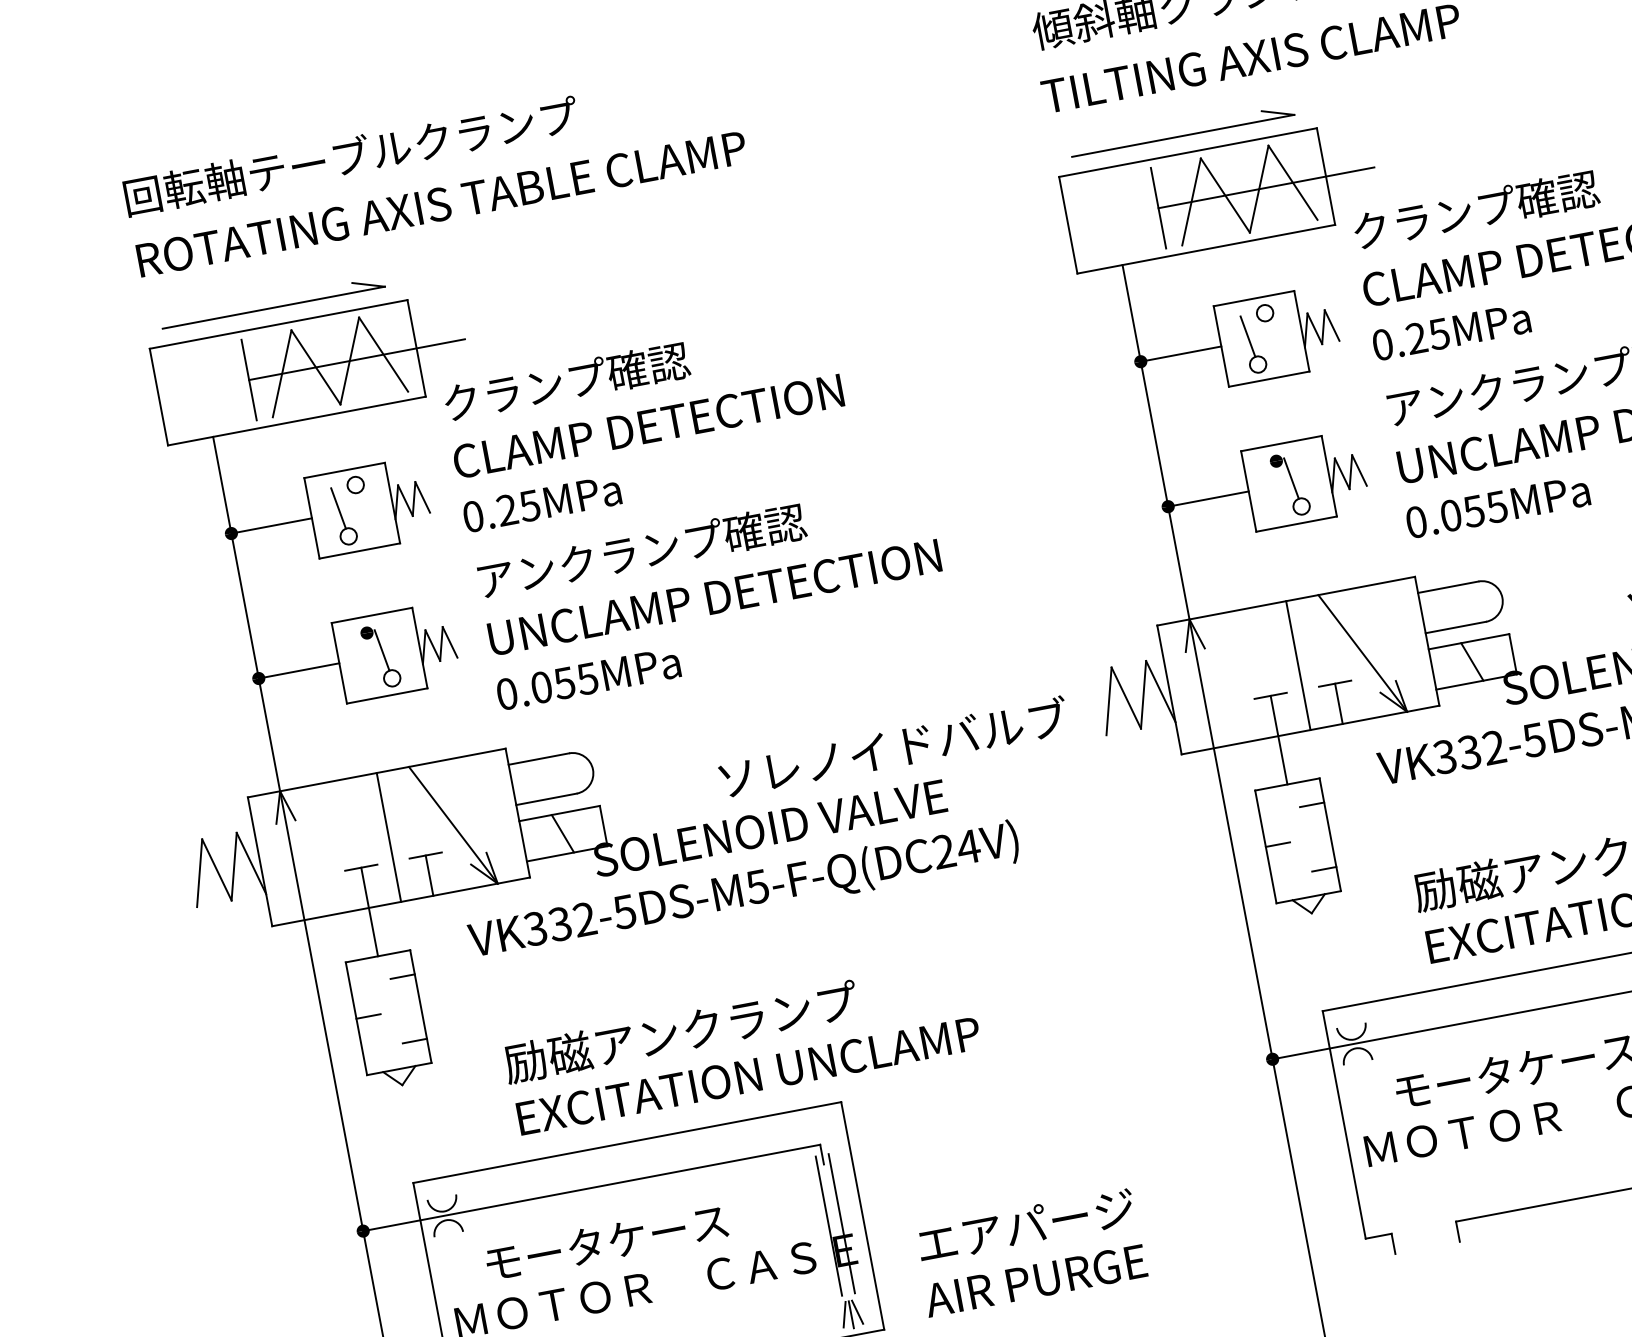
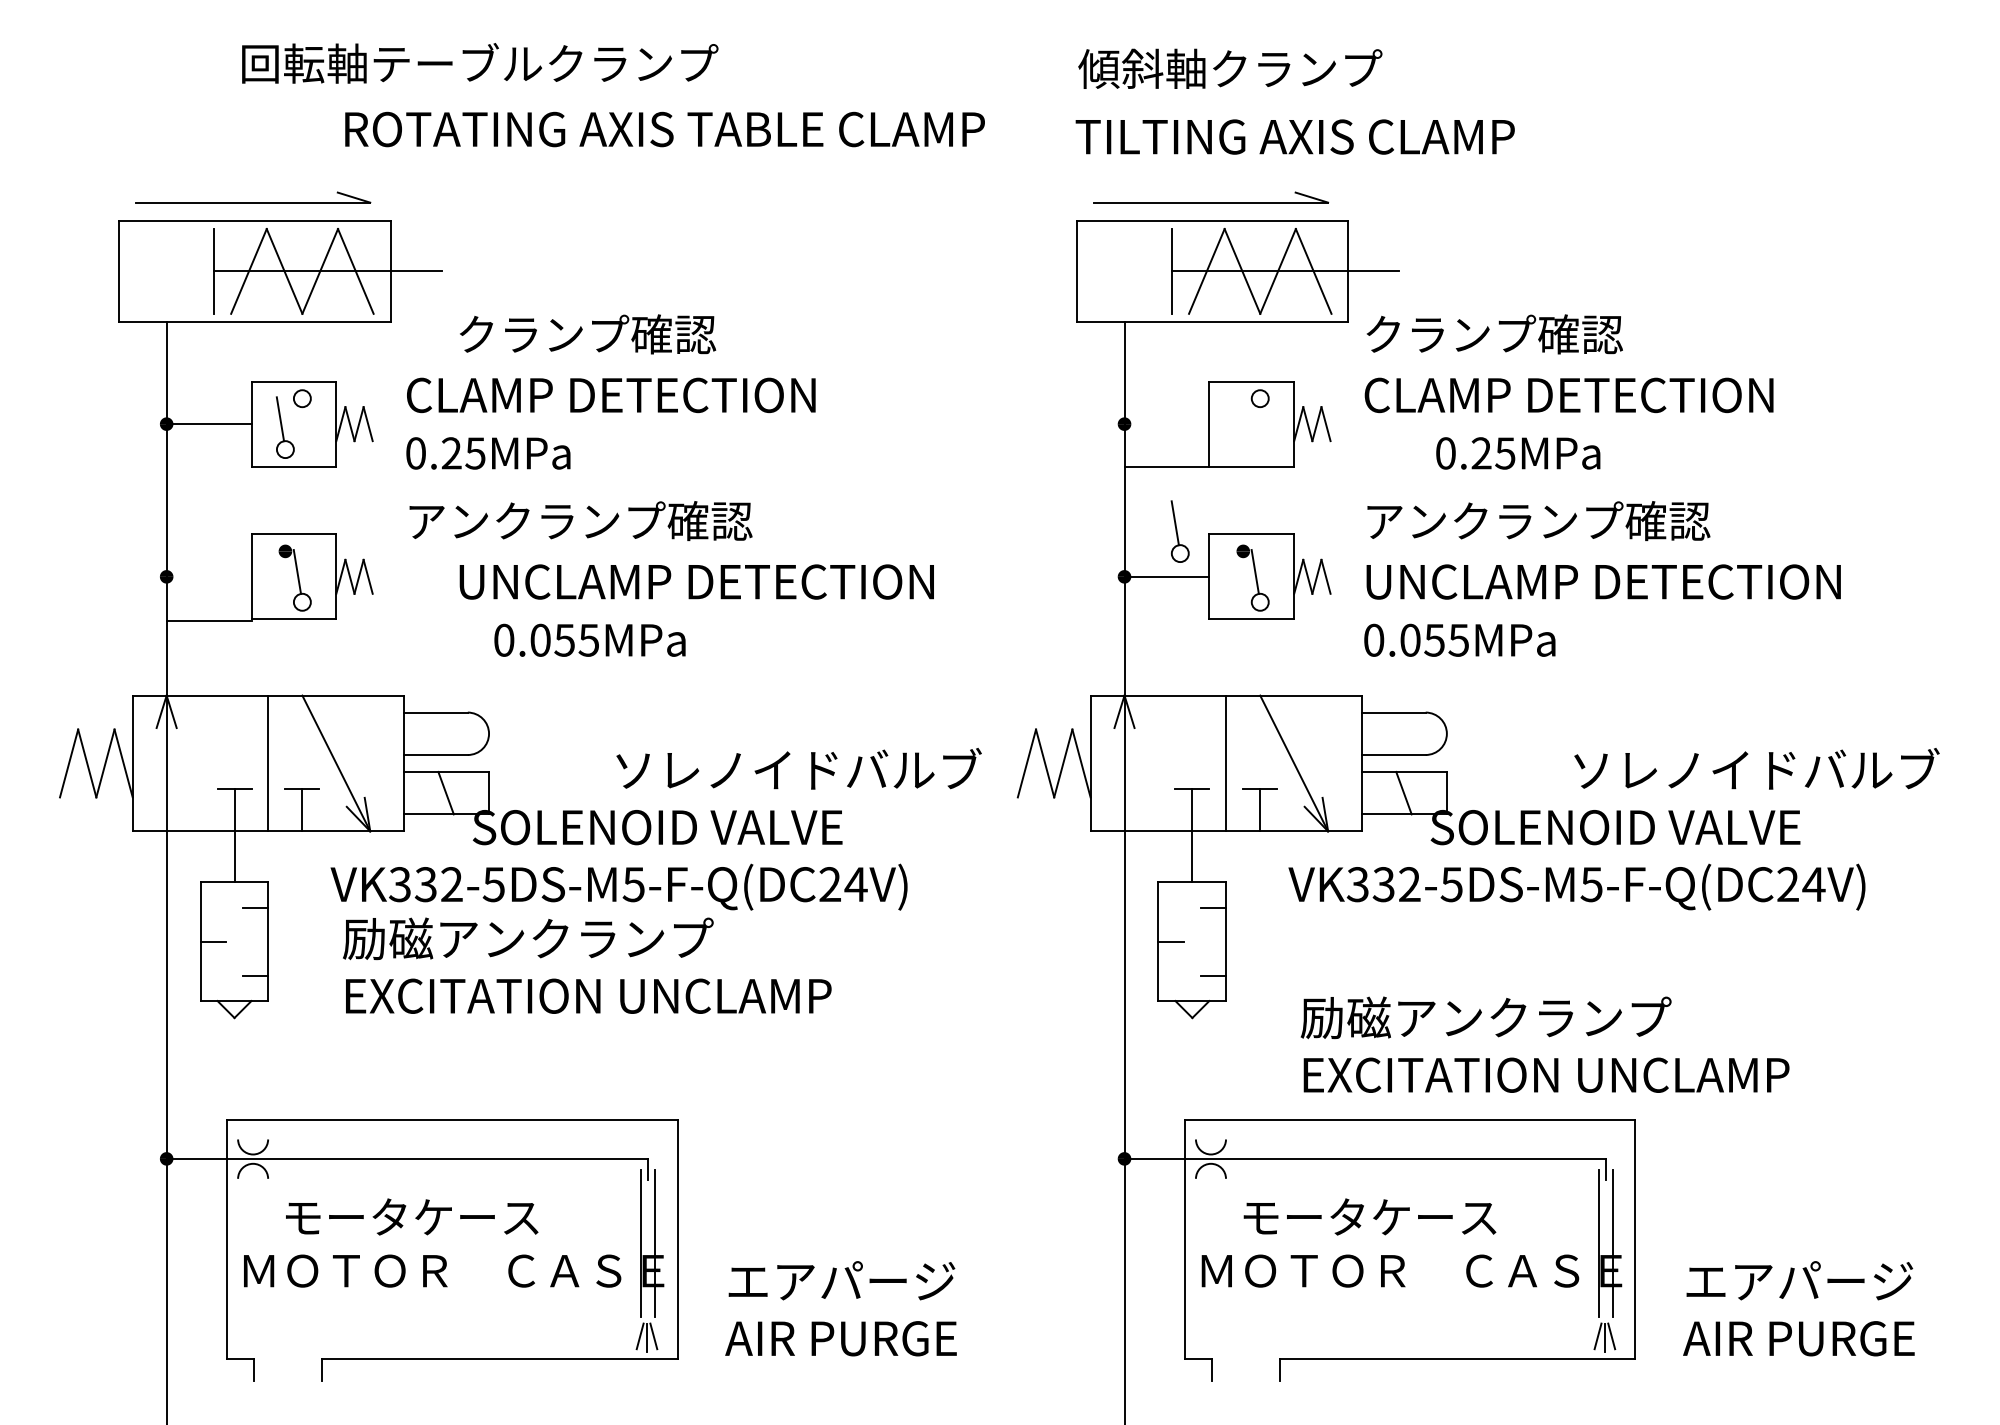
text: (351, 156) -> (480, 63), moved
text: (441, 204) -> (664, 129), moved
text: (1451, 331) -> (1518, 453), moved
part: (1253, 343) -> (1179, 531), moved
line: (1180, 354) -> (1166, 467), moved
text: (567, 381) -> (588, 334), moved
text: (714, 597) -> (696, 581), moved
line: (298, 670) -> (208, 620), moved
text: (587, 677) -> (589, 639), moved
text: (742, 1047) -> (587, 965), moved

